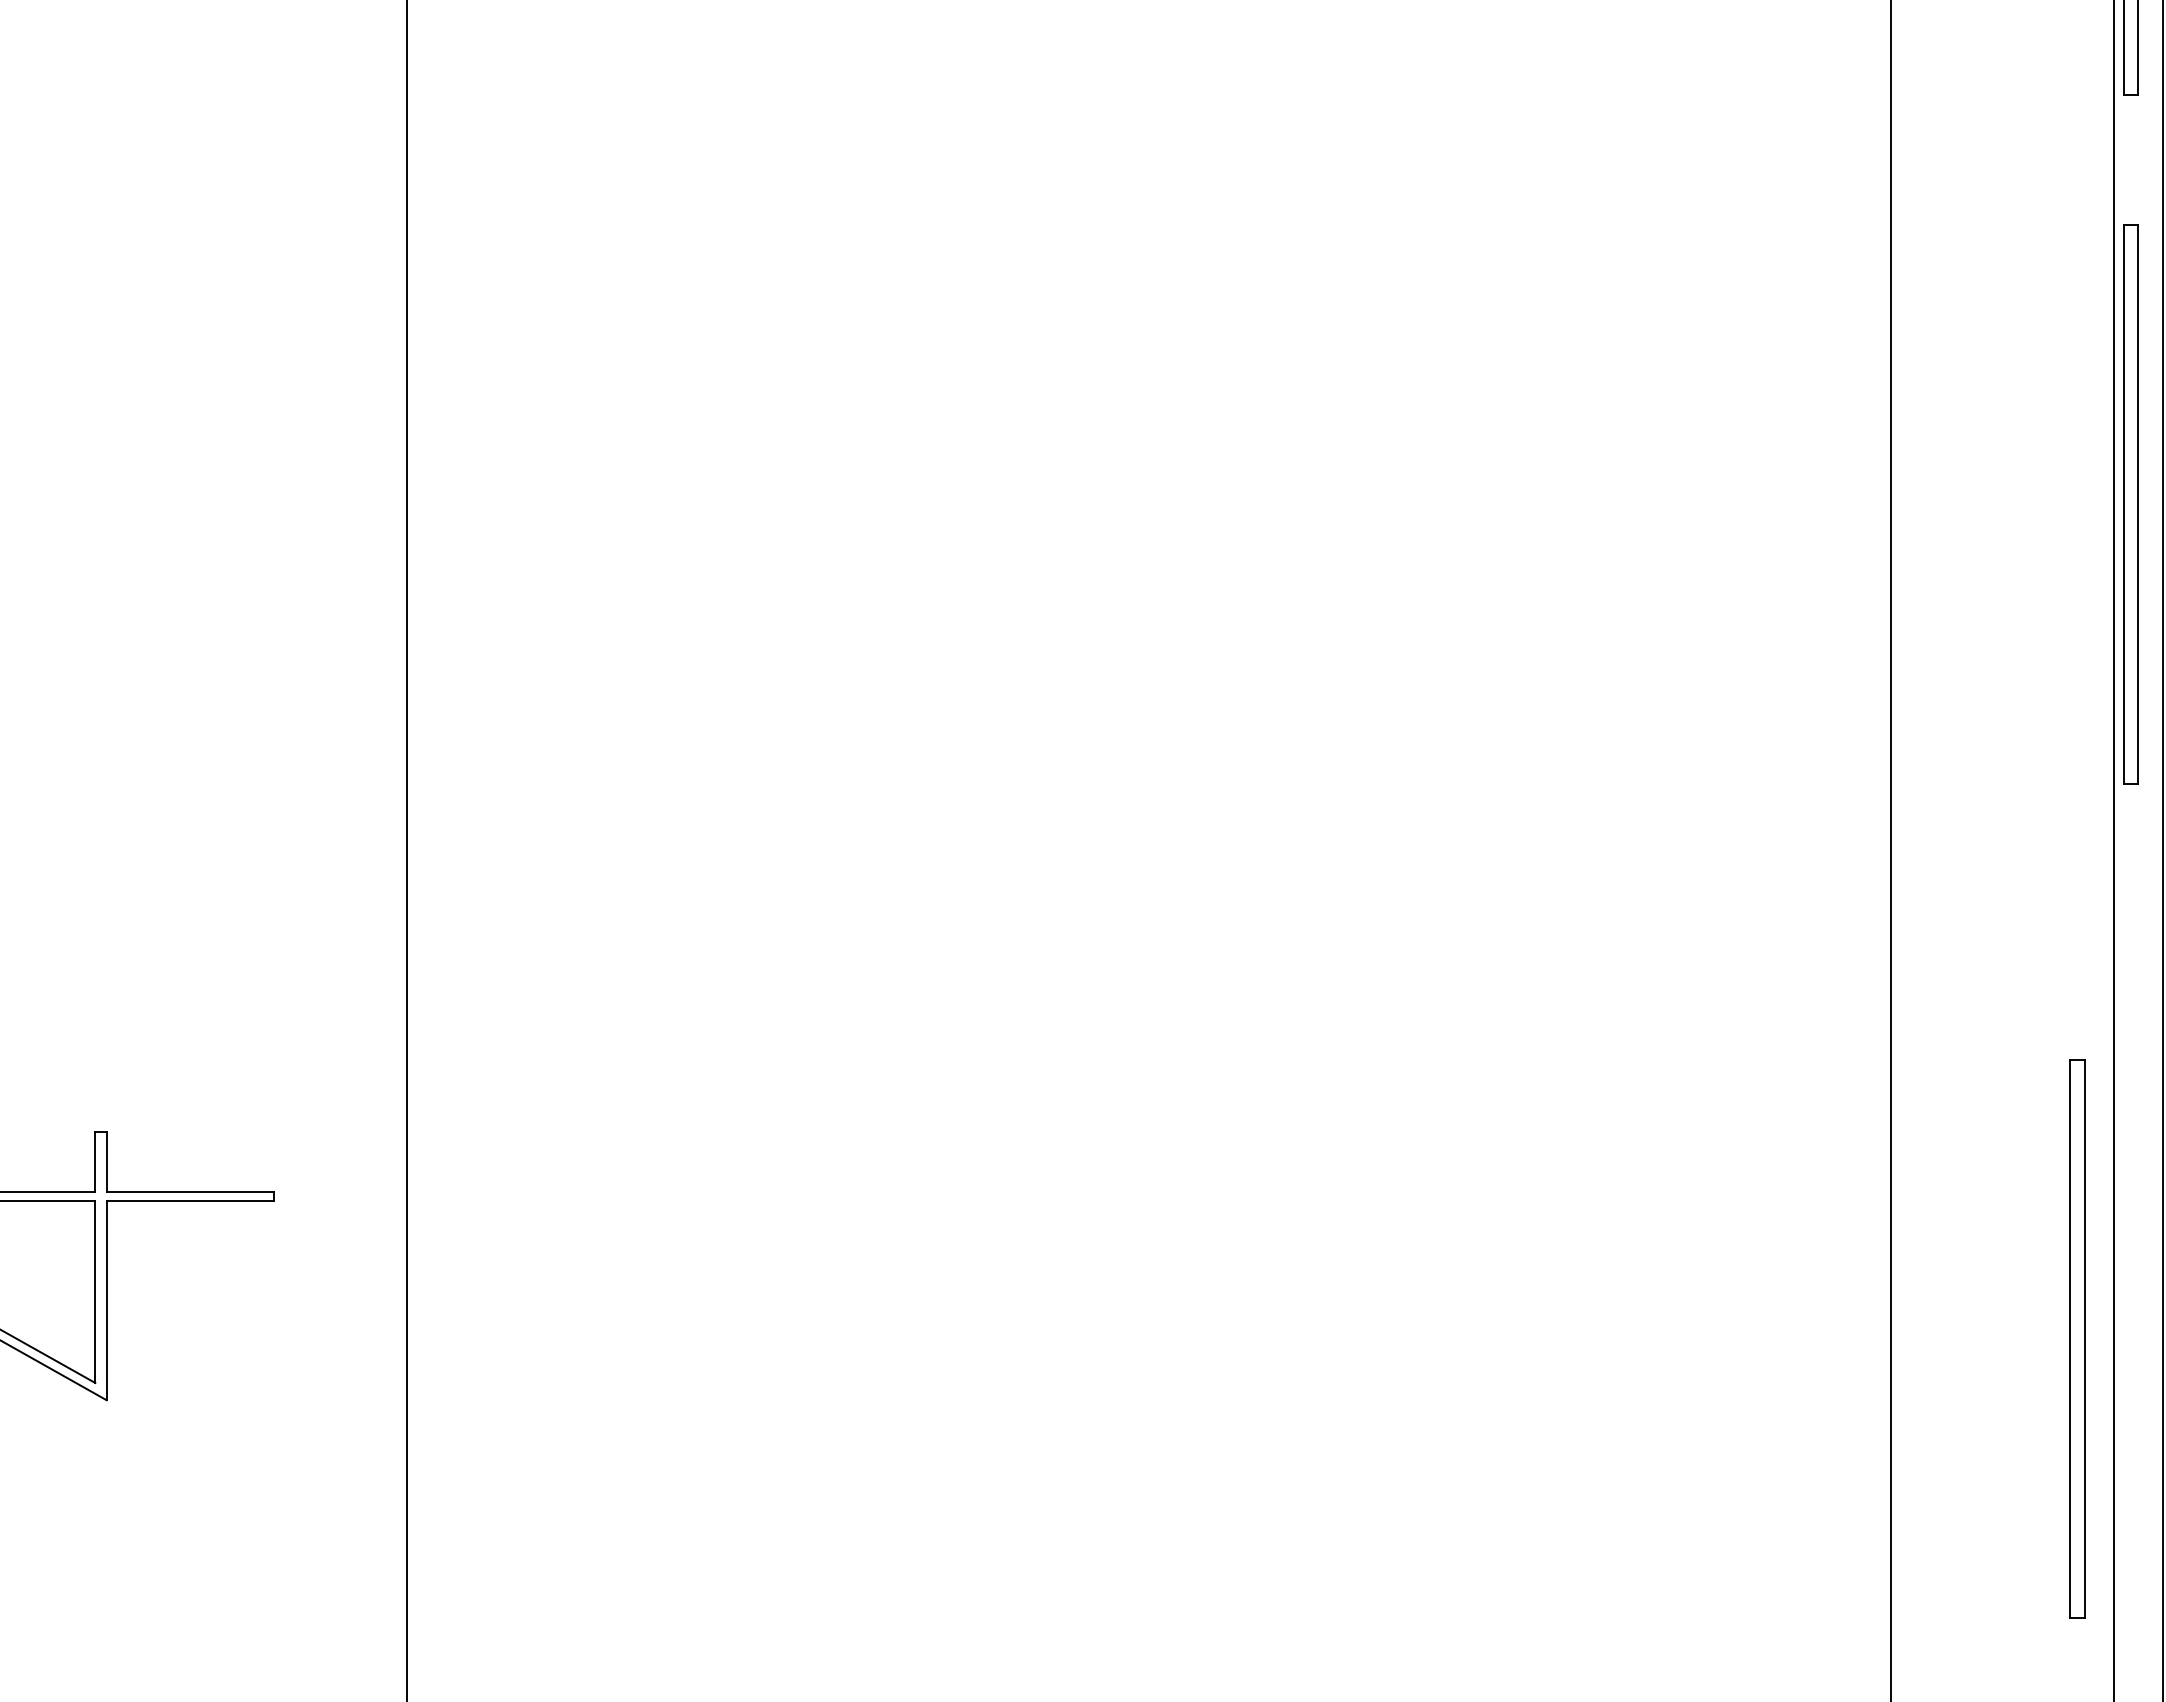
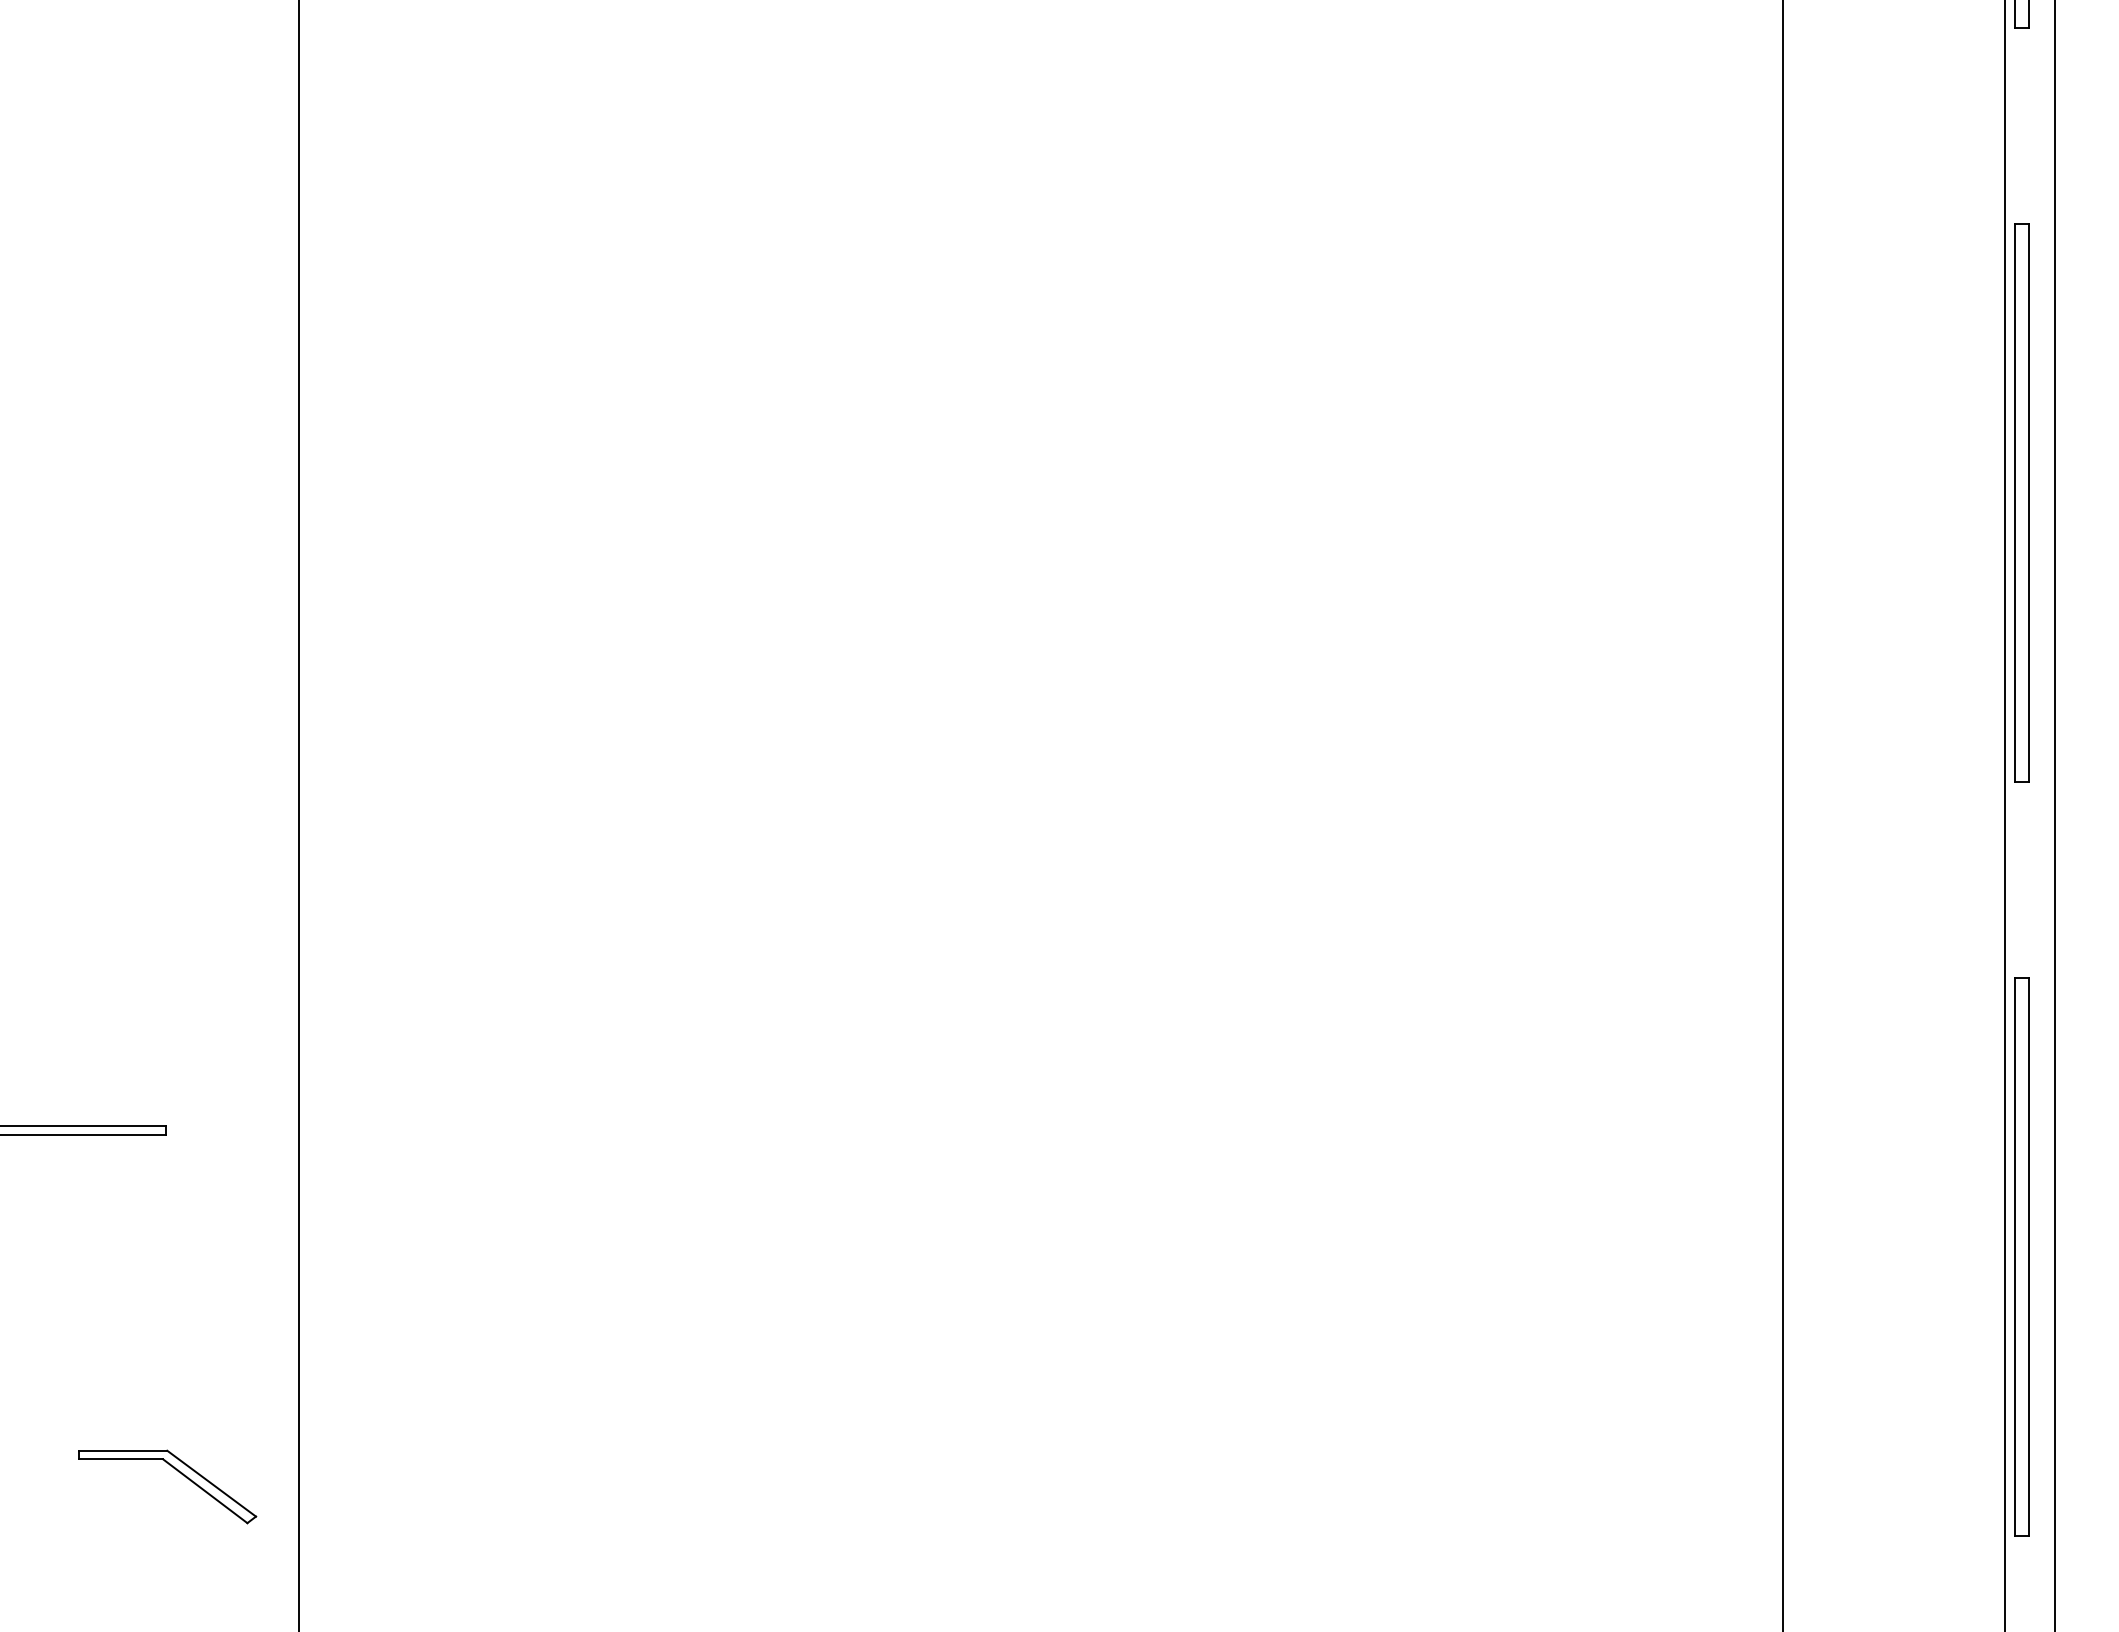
part: (2130, 504) -> (2022, 503), moved
part: (2077, 1338) -> (2022, 1256), moved
part: (286, 1538) -> (178, 1472), added

